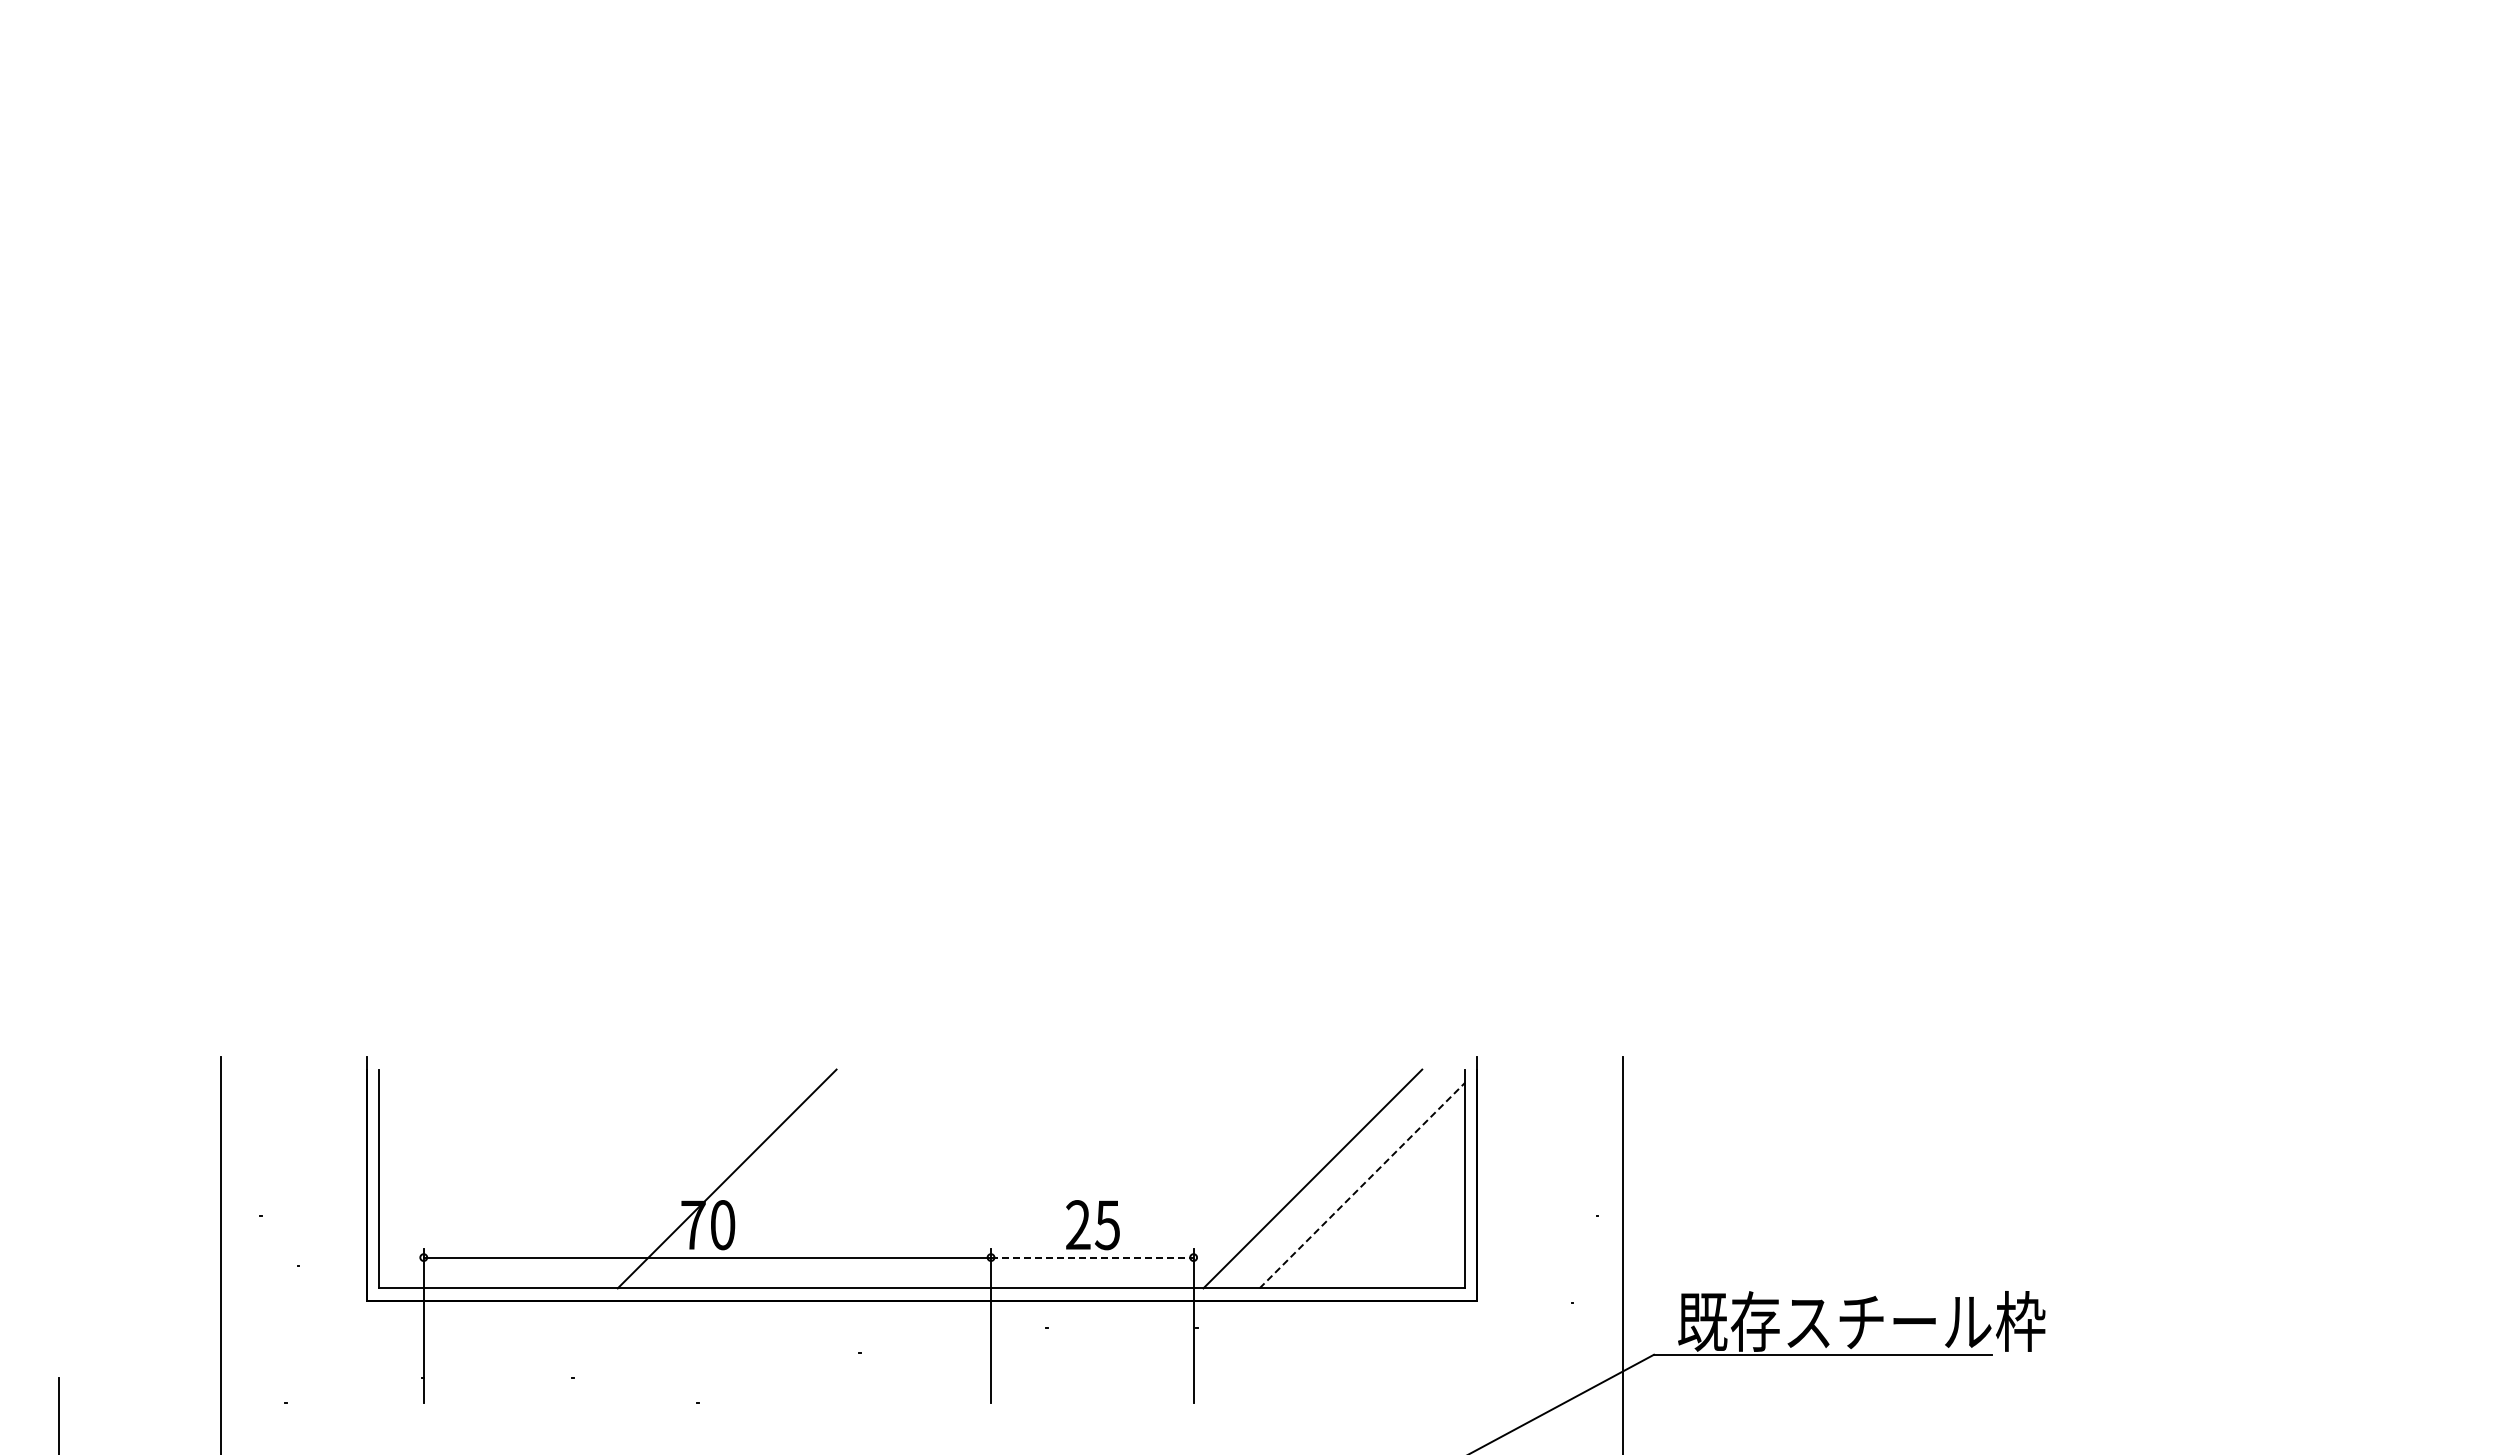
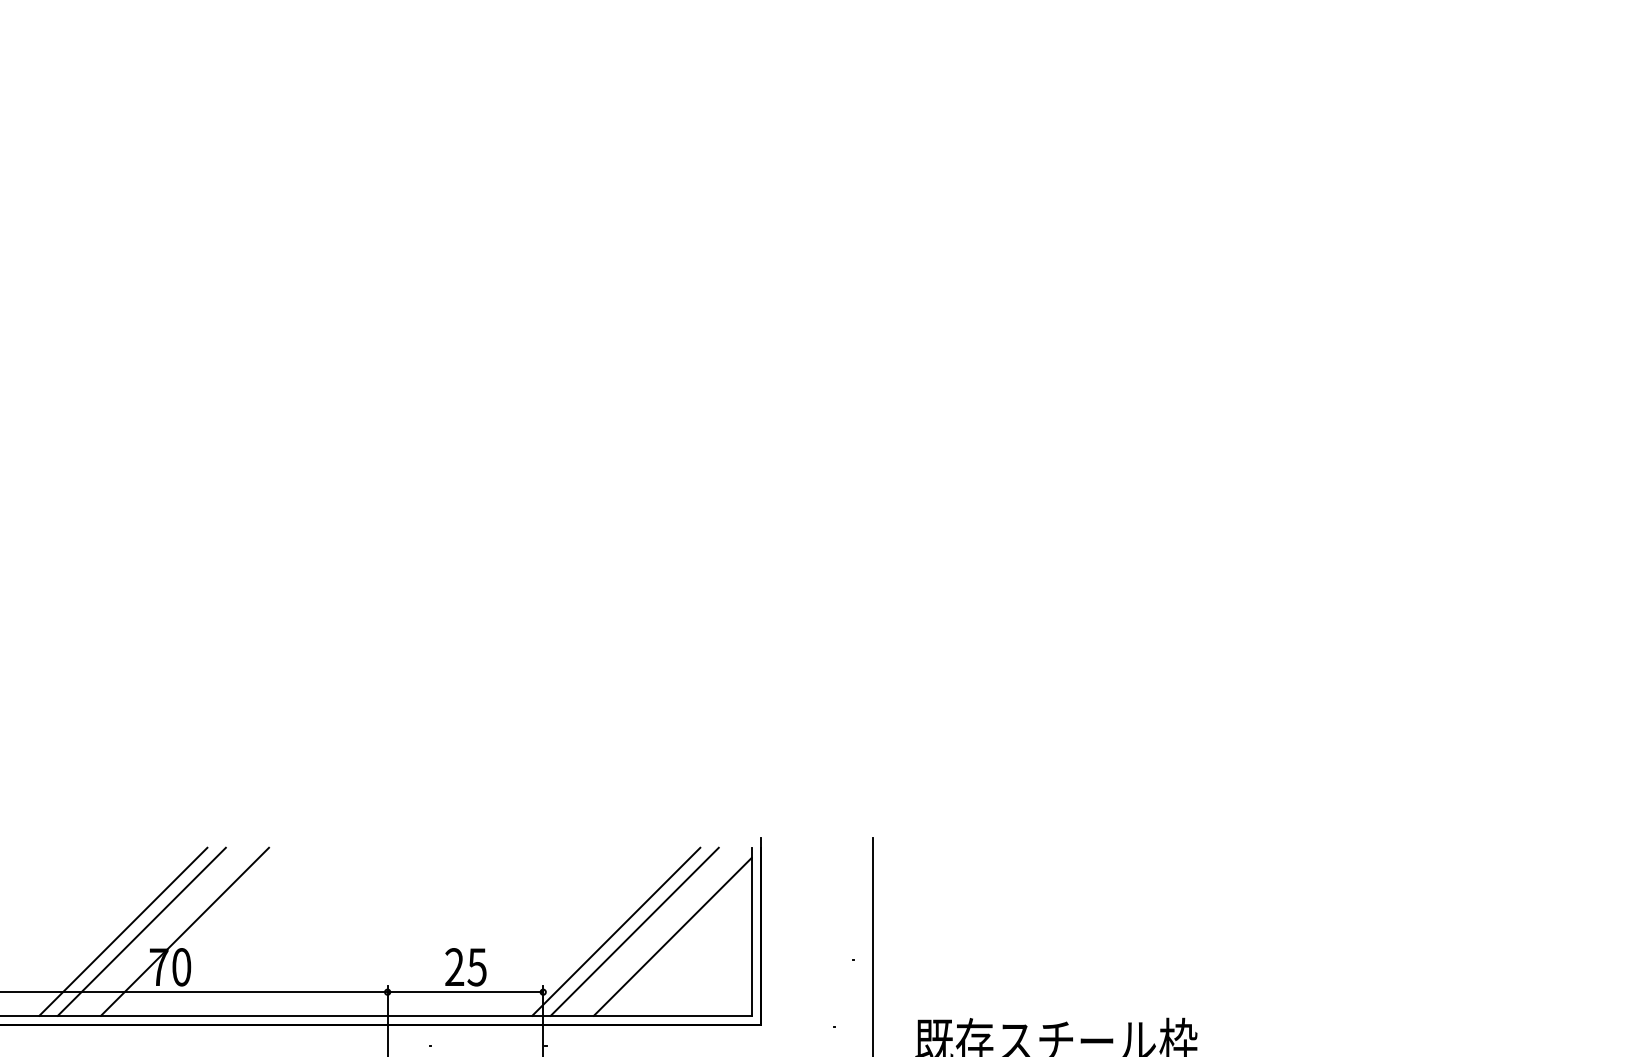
line: (646, 1178) -> (123, 931), added
line: (670, 1178) -> (141, 931), added
line: (1288, 1178) -> (616, 931), added
line: (1362, 1185) -> (672, 936), dashed -> solid
line: (1092, 1257) -> (465, 992), dashed -> solid

